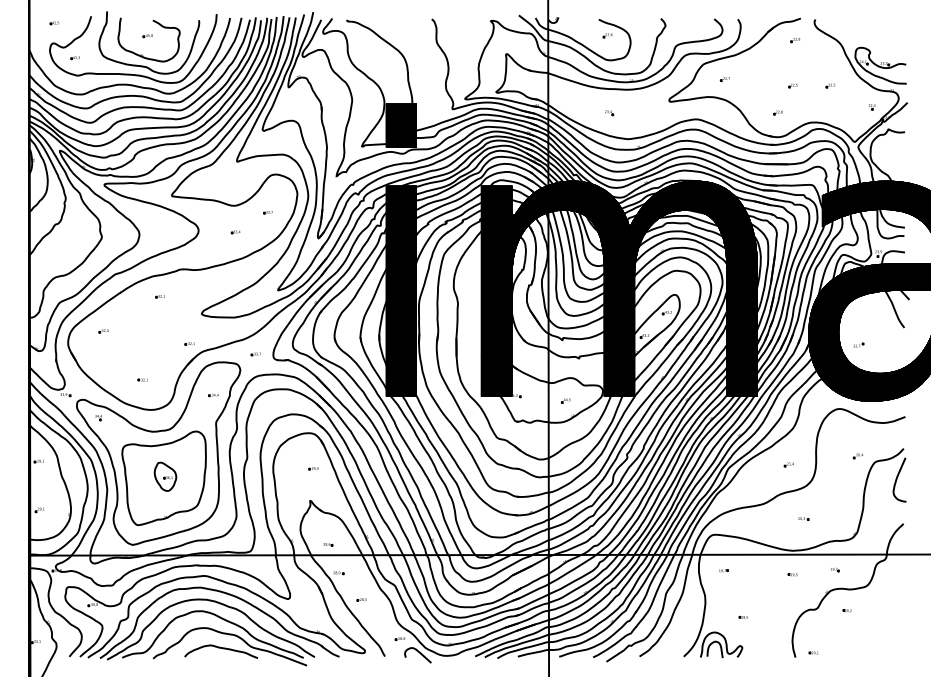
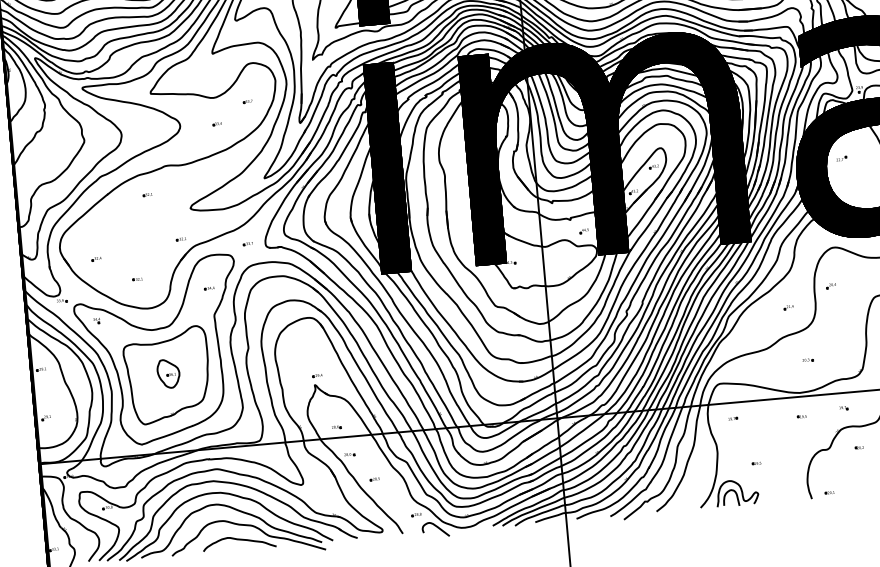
part: (103, 331) -> (96, 259), moved
part: (858, 344) -> (841, 158), moved
part: (565, 400) -> (583, 230), moved
part: (857, 456) -> (830, 286), moved
part: (313, 468) -> (317, 375), moved

